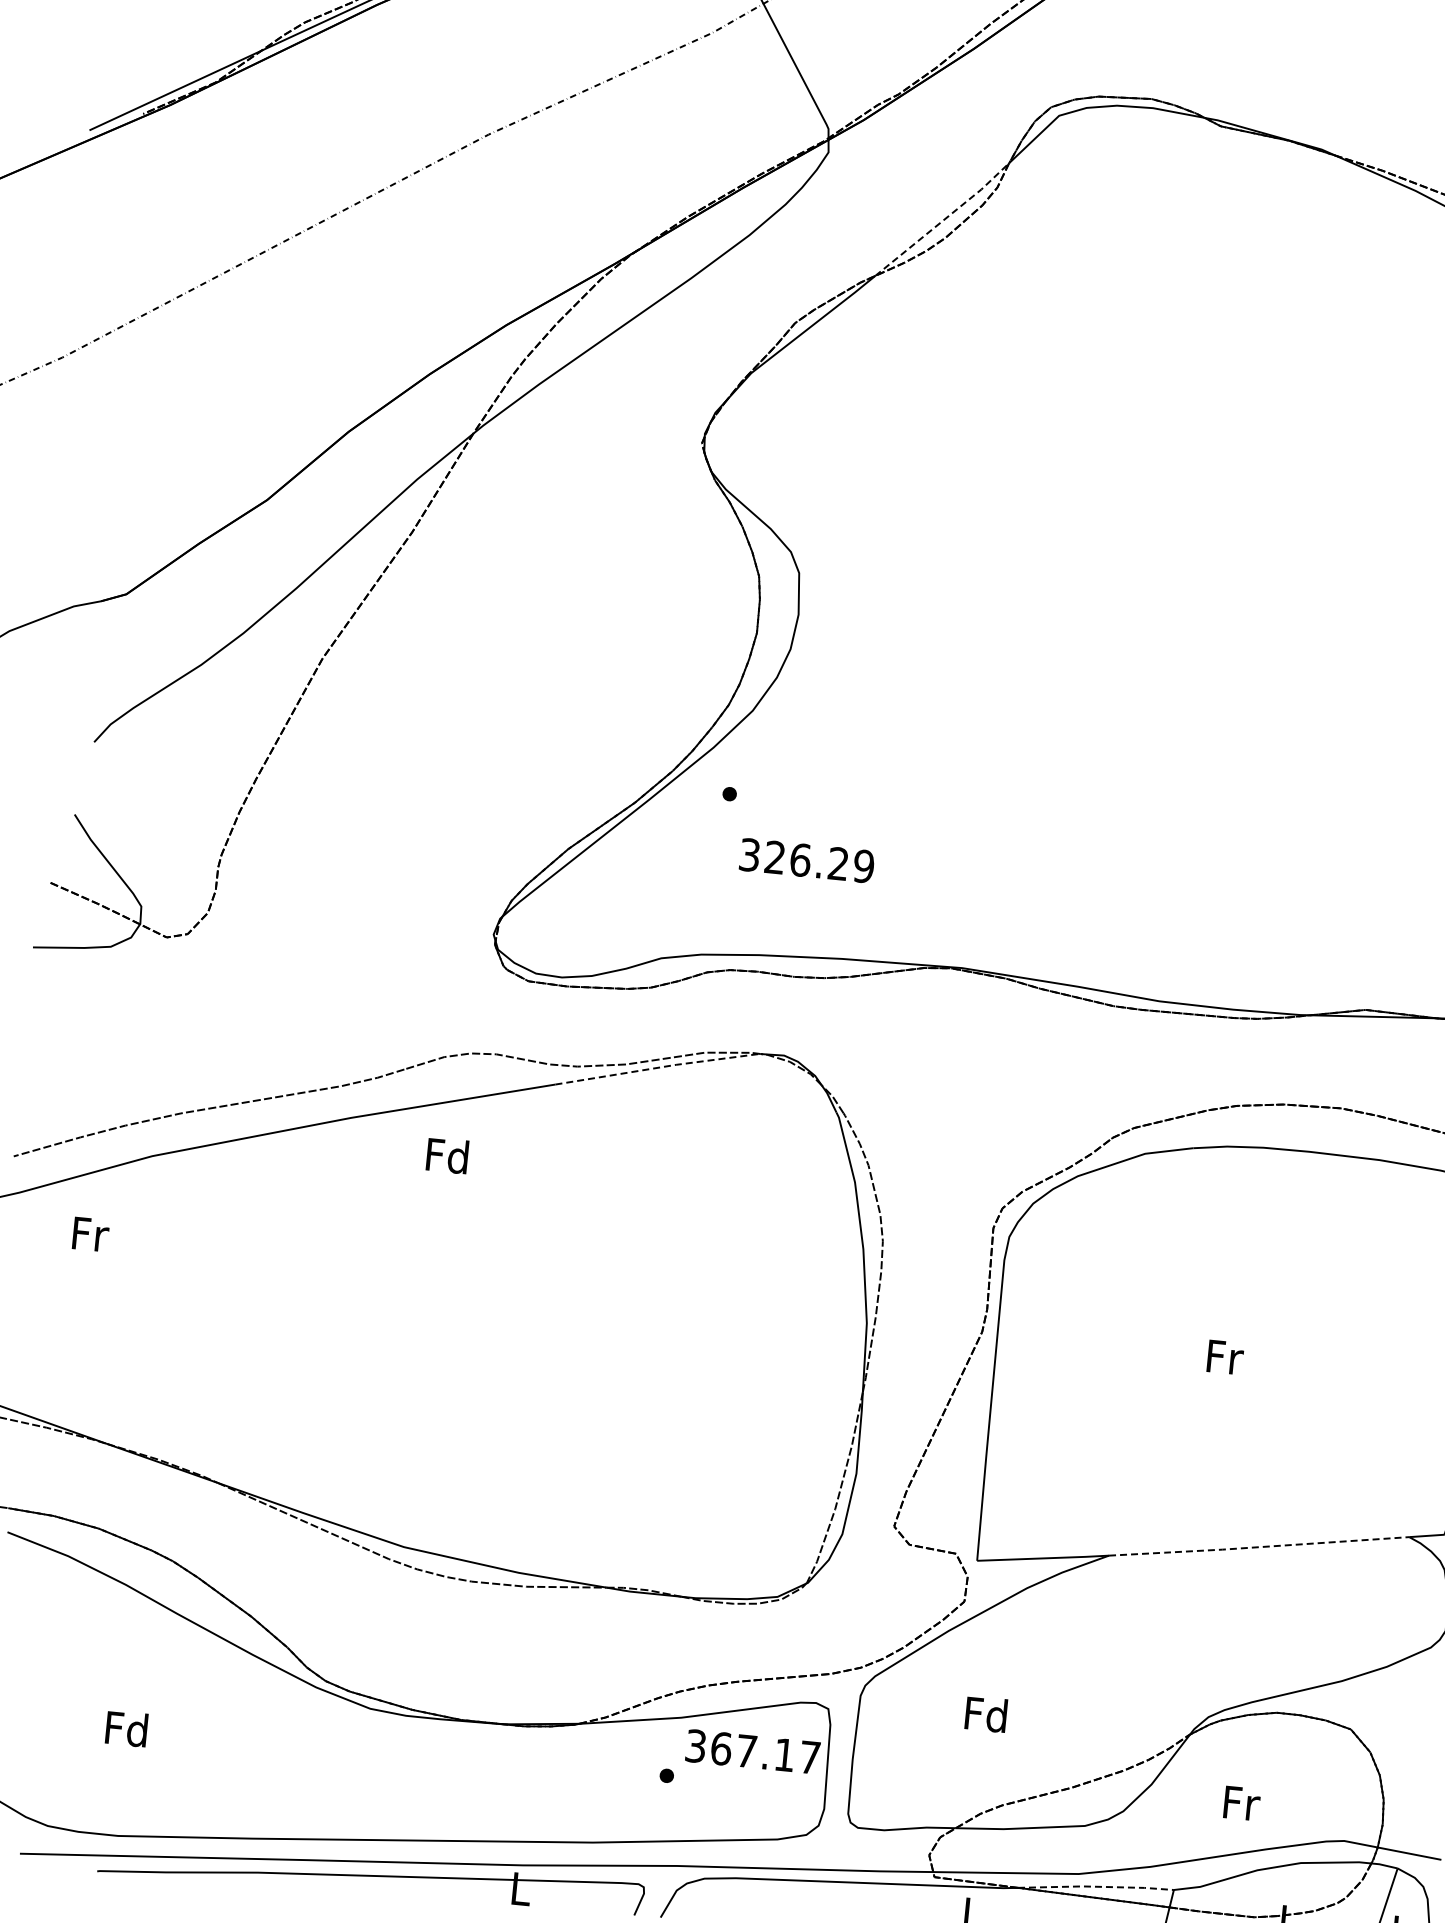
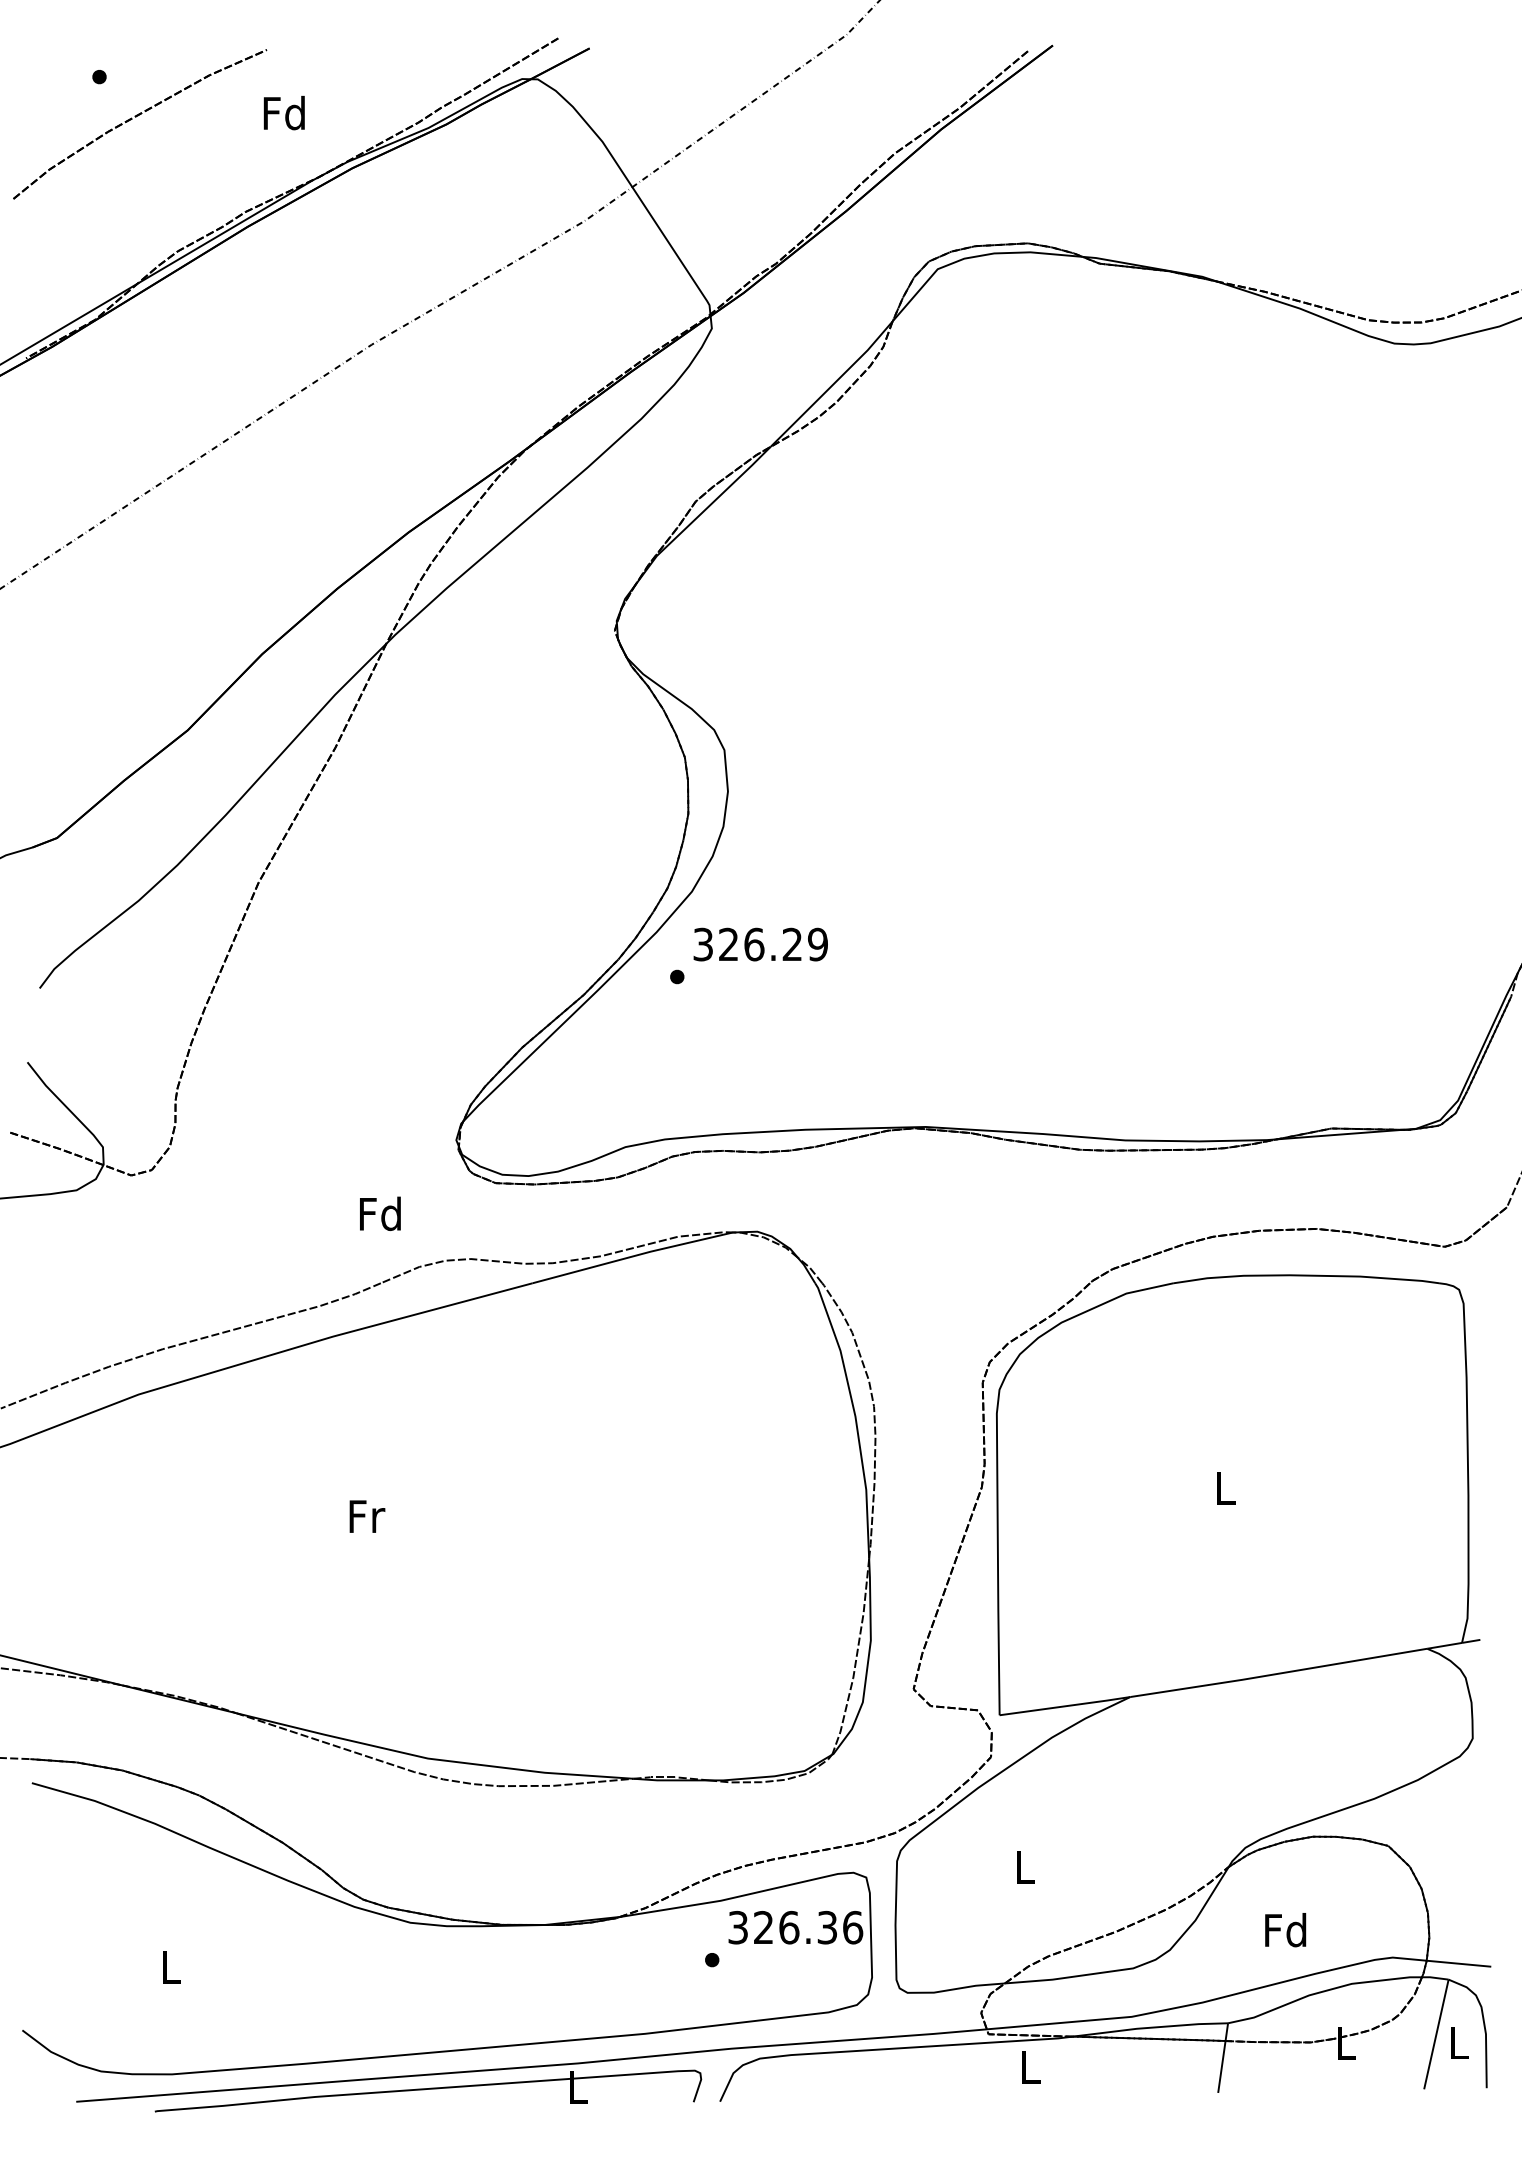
line: (944, 220) -> (833, 384), dashed -> solid
text: (806, 860) -> (760, 944), moved
line: (659, 1068) -> (634, 1256), dashed -> solid
text: (447, 1155) -> (380, 1213), moved
text: (91, 1234) -> (367, 1516), moved
text: (1225, 1357) -> (1226, 1488), Fr -> L
line: (1257, 1546) -> (1277, 1673), dashed -> solid
text: (985, 1714) -> (1023, 1867), Fd -> L
text: (126, 1728) -> (169, 1966), Fd -> L
text: (765, 1753) -> (808, 1927), 367.17 -> 326.36
text: (1240, 1803) -> (1285, 1930), Fr -> Fd
line: (1096, 1886) -> (1150, 2027), dashed -> solid

